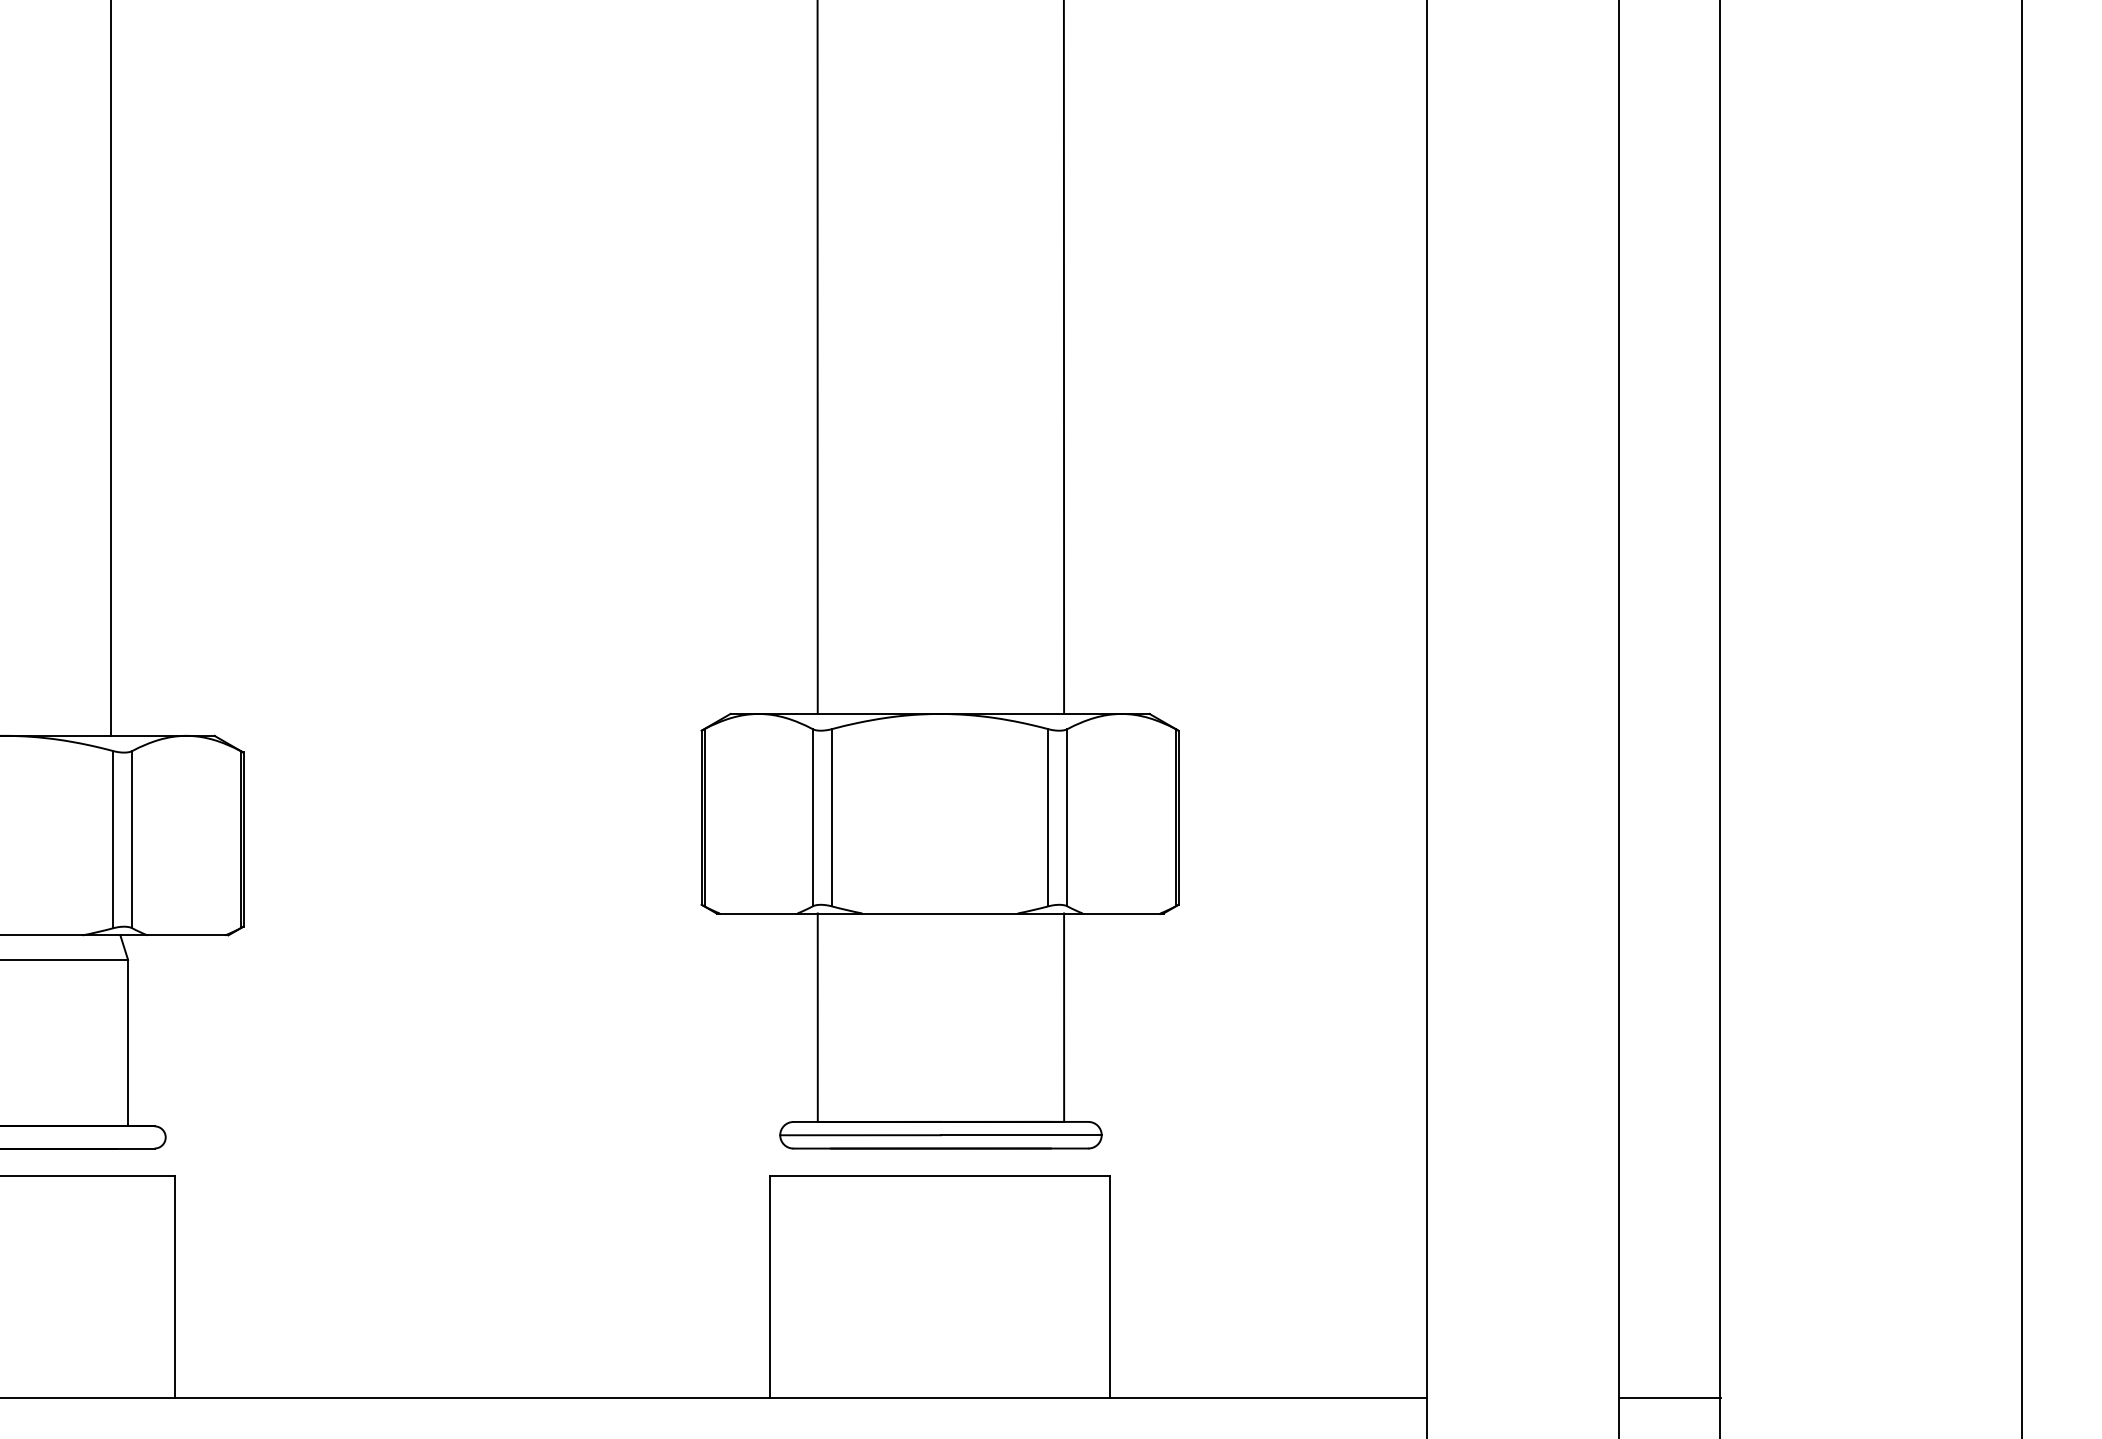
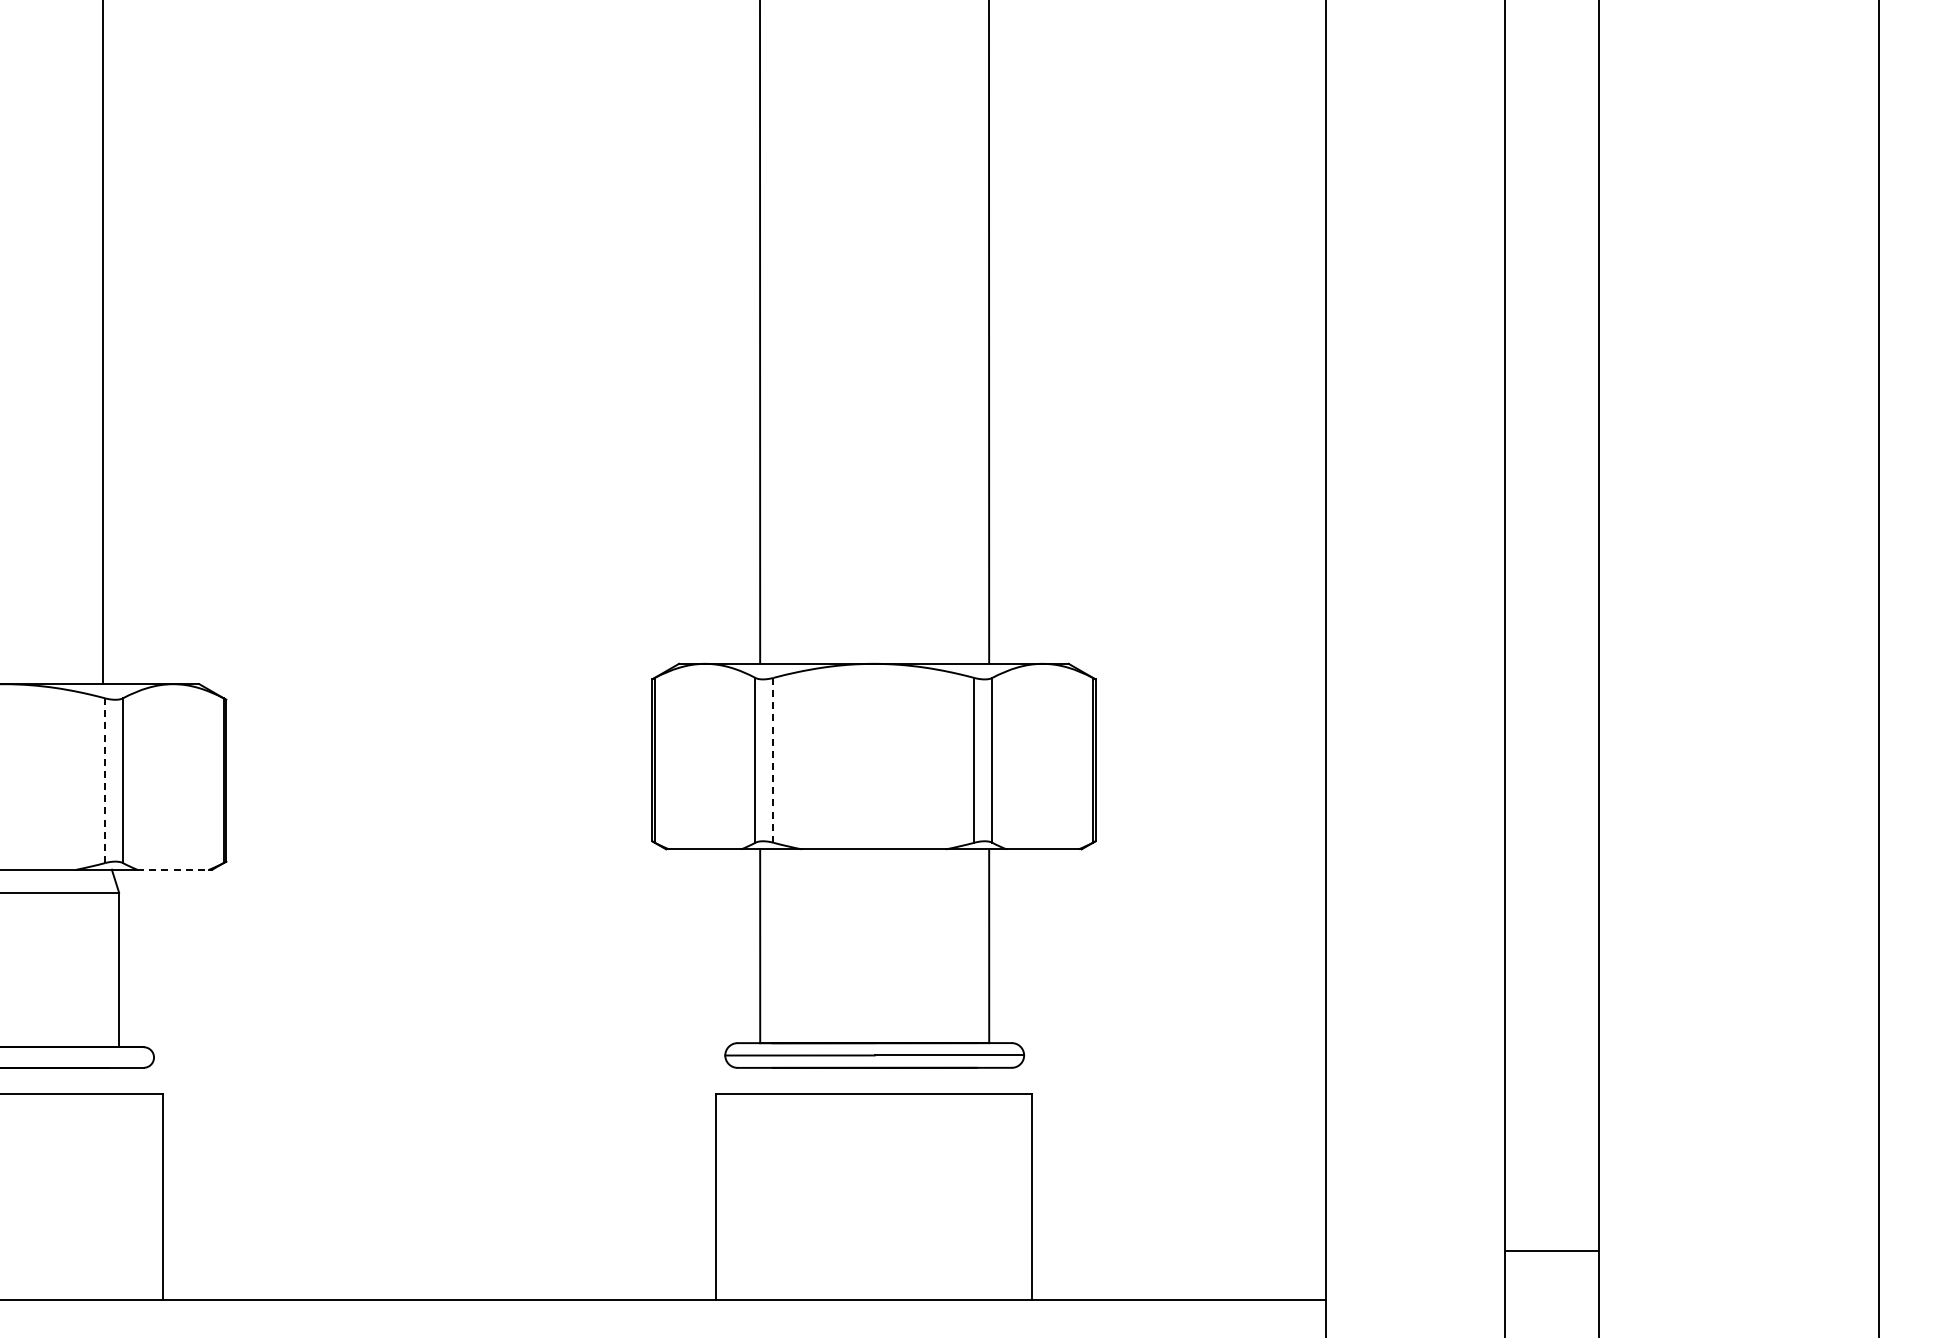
line: (832, 817) -> (773, 760), solid -> dashed
line: (113, 839) -> (105, 780), solid -> dashed
line: (186, 935) -> (173, 869), solid -> dashed
line: (1670, 1397) -> (1552, 1250), moved

